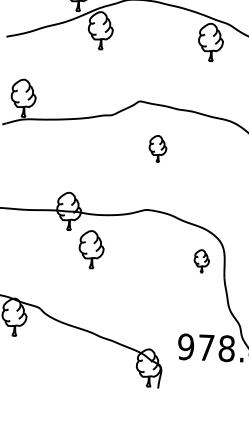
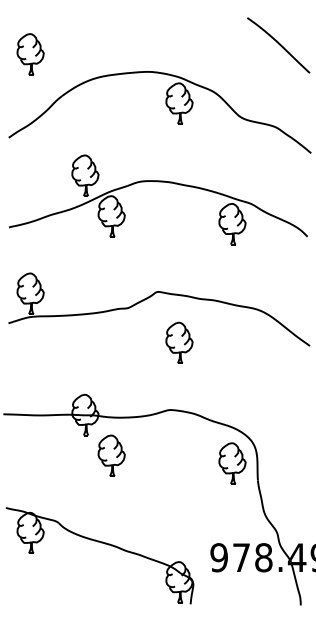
part: (157, 148) -> (179, 342), size x1.43
part: (201, 261) -> (232, 463), size x1.67

